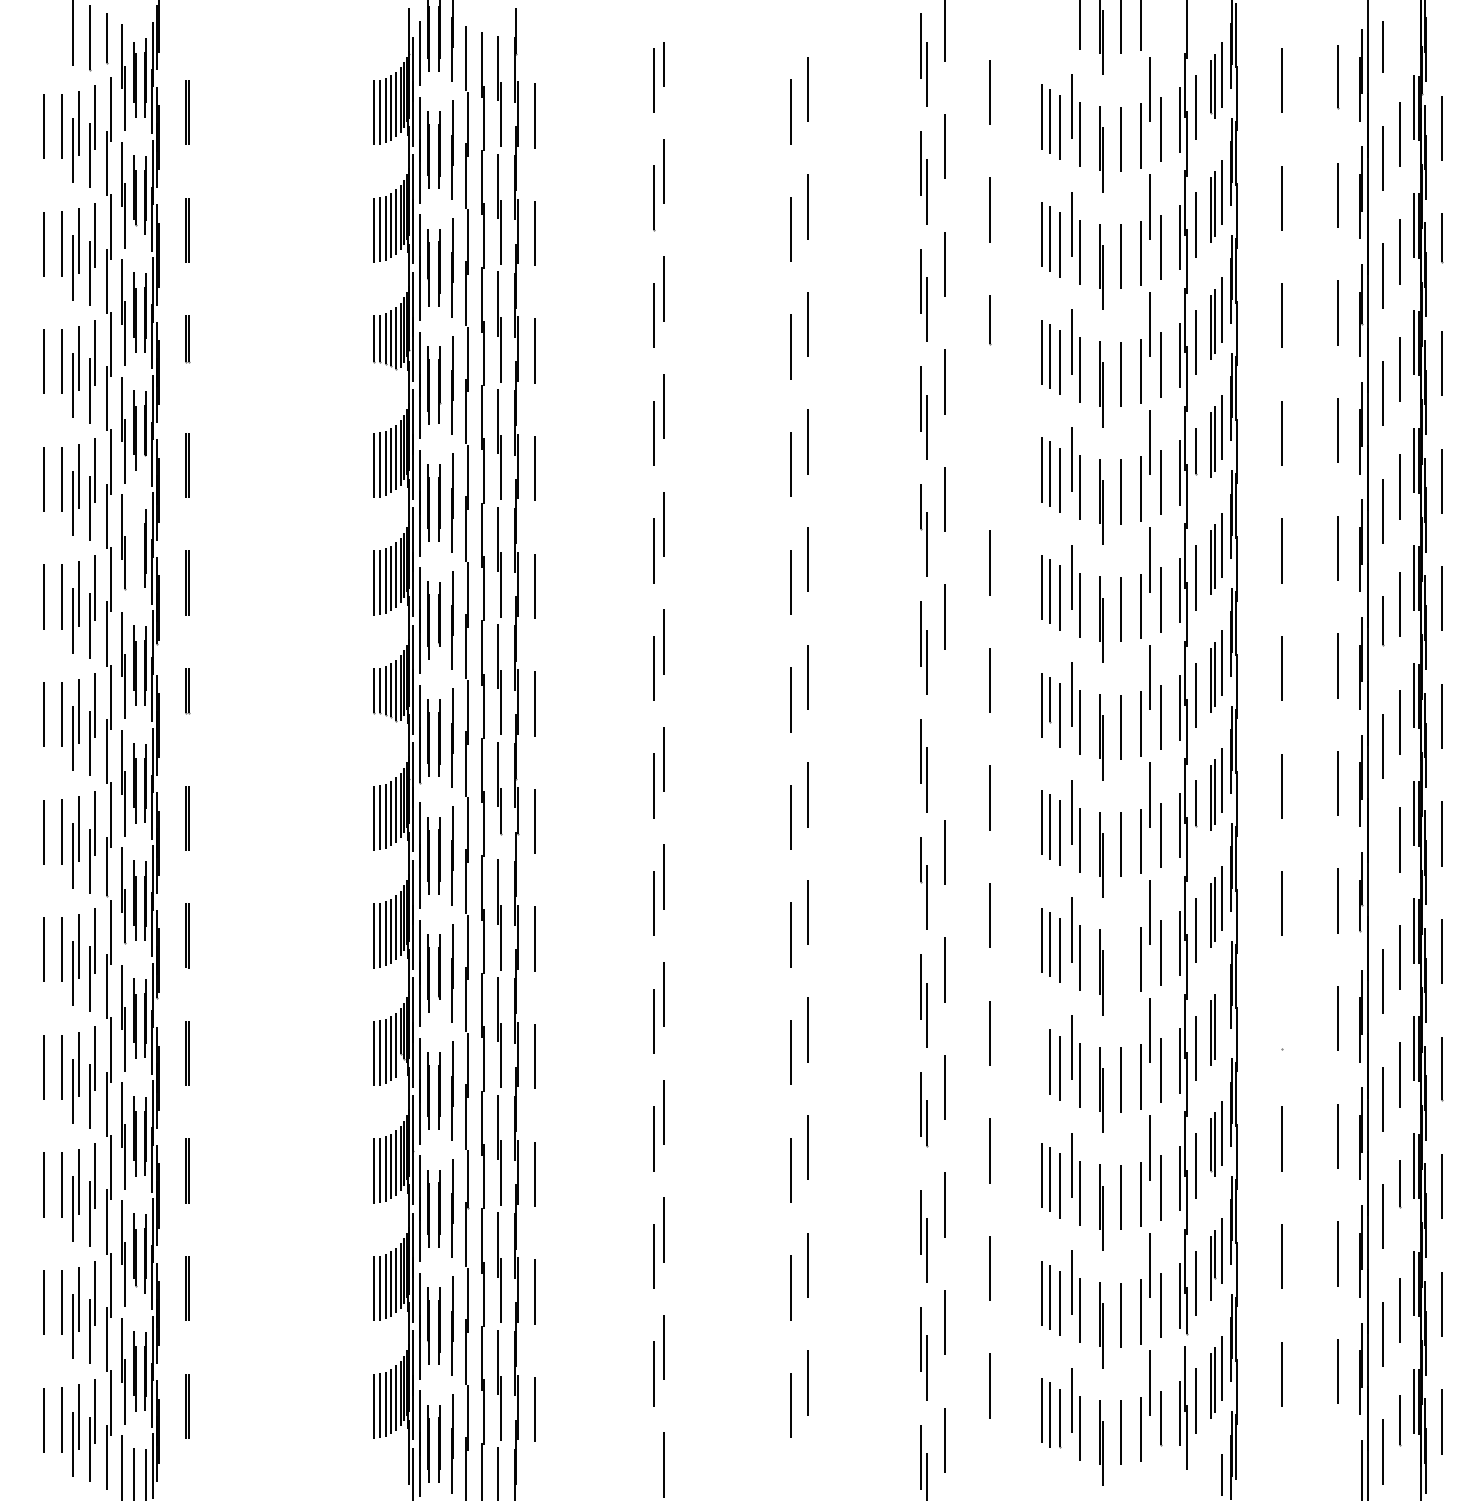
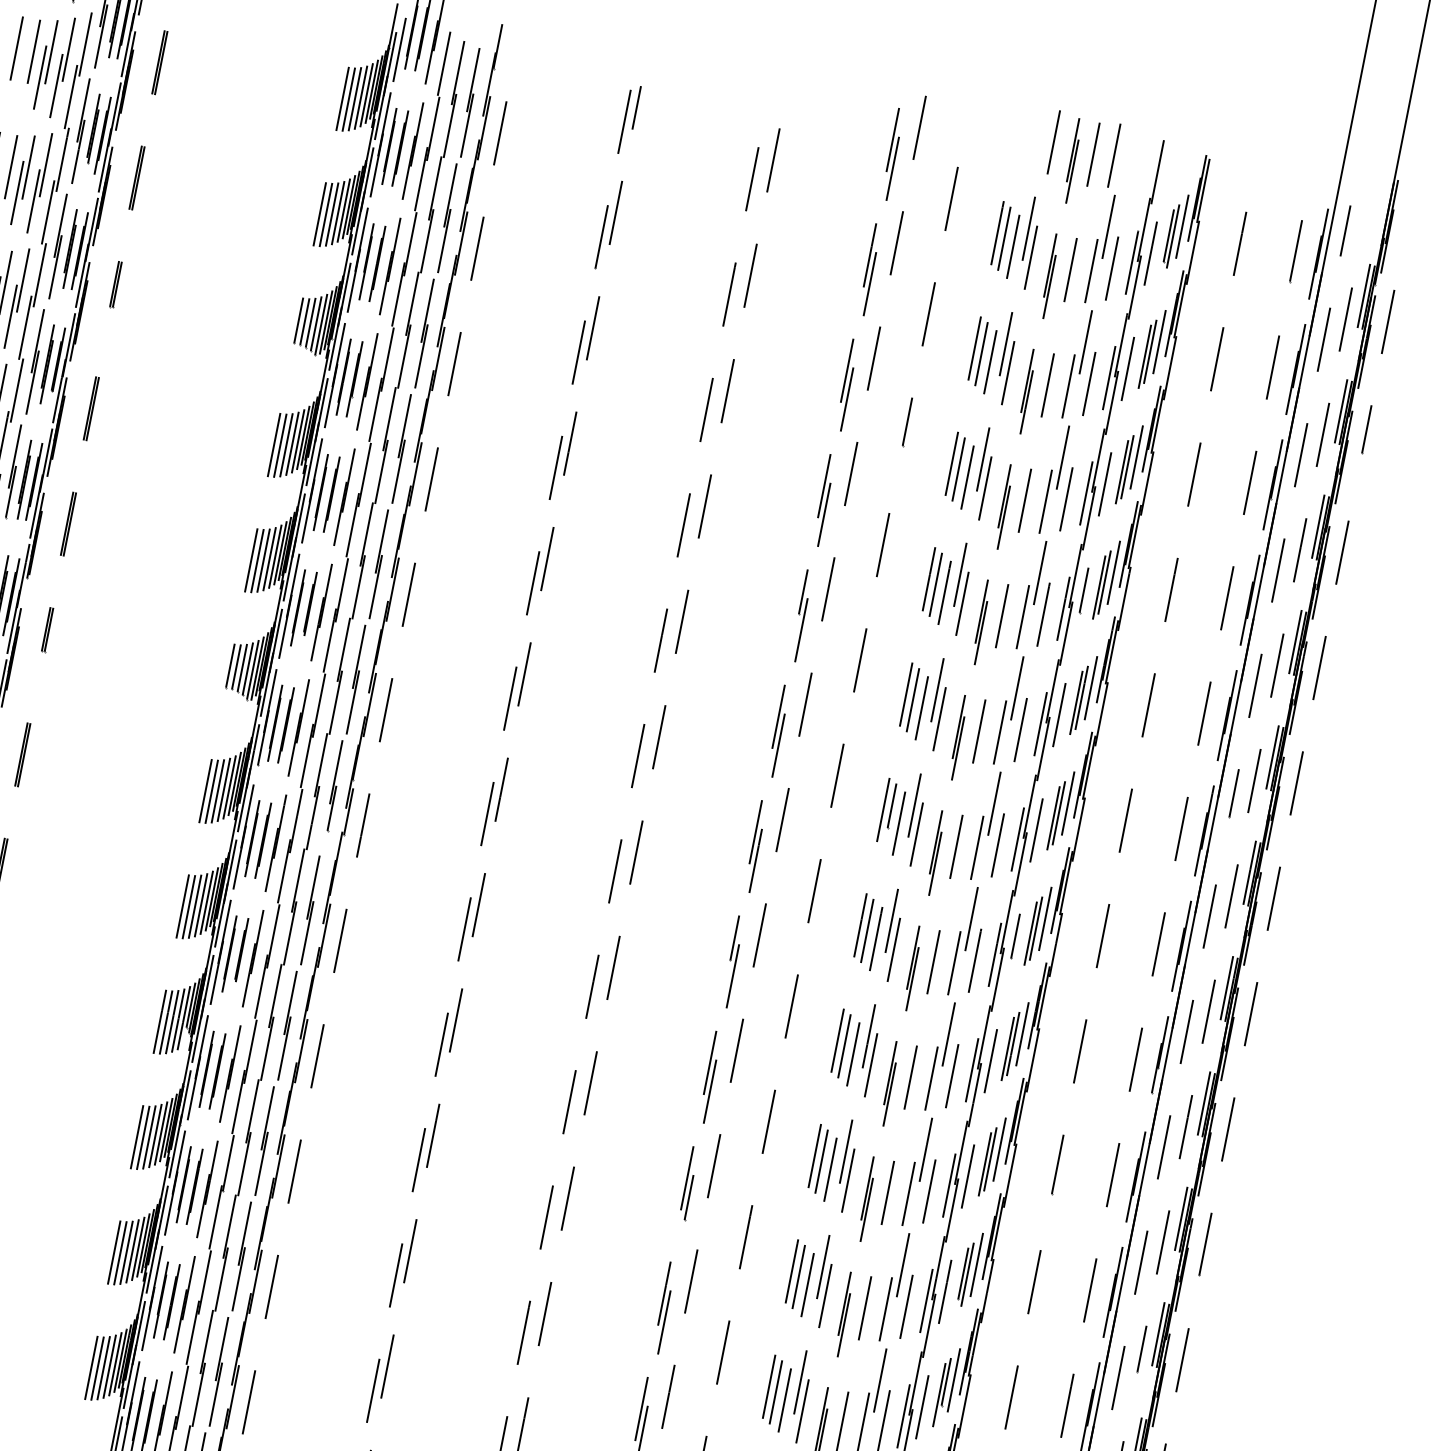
line: (990, 445) -> (883, 545), added
line: (134, 548) -> (23, 480), added
line: (945, 734) -> (782, 819), added
line: (1382, 863) -> (1186, 1031), added
line: (1120, 962) -> (910, 1077), added
line: (1222, 1015) -> (1000, 1149), added
line: (1281, 1018) -> (1057, 1163), added
line: (1042, 1057) -> (815, 1155), added

